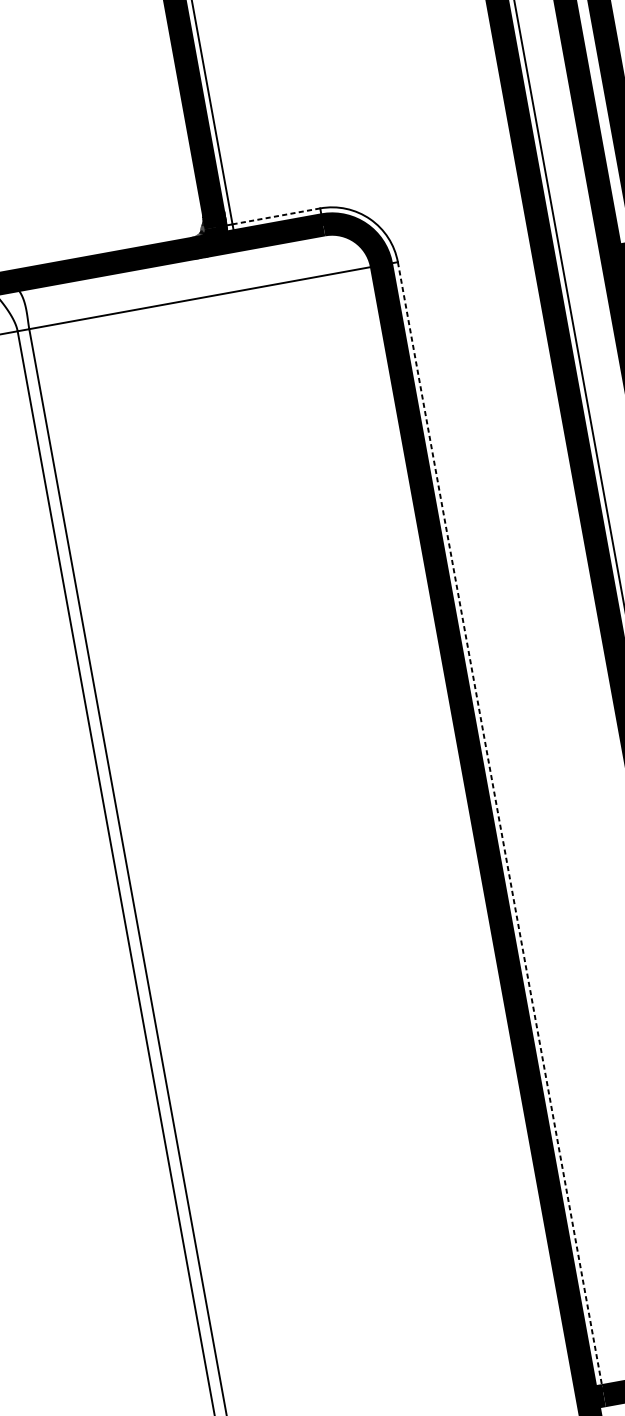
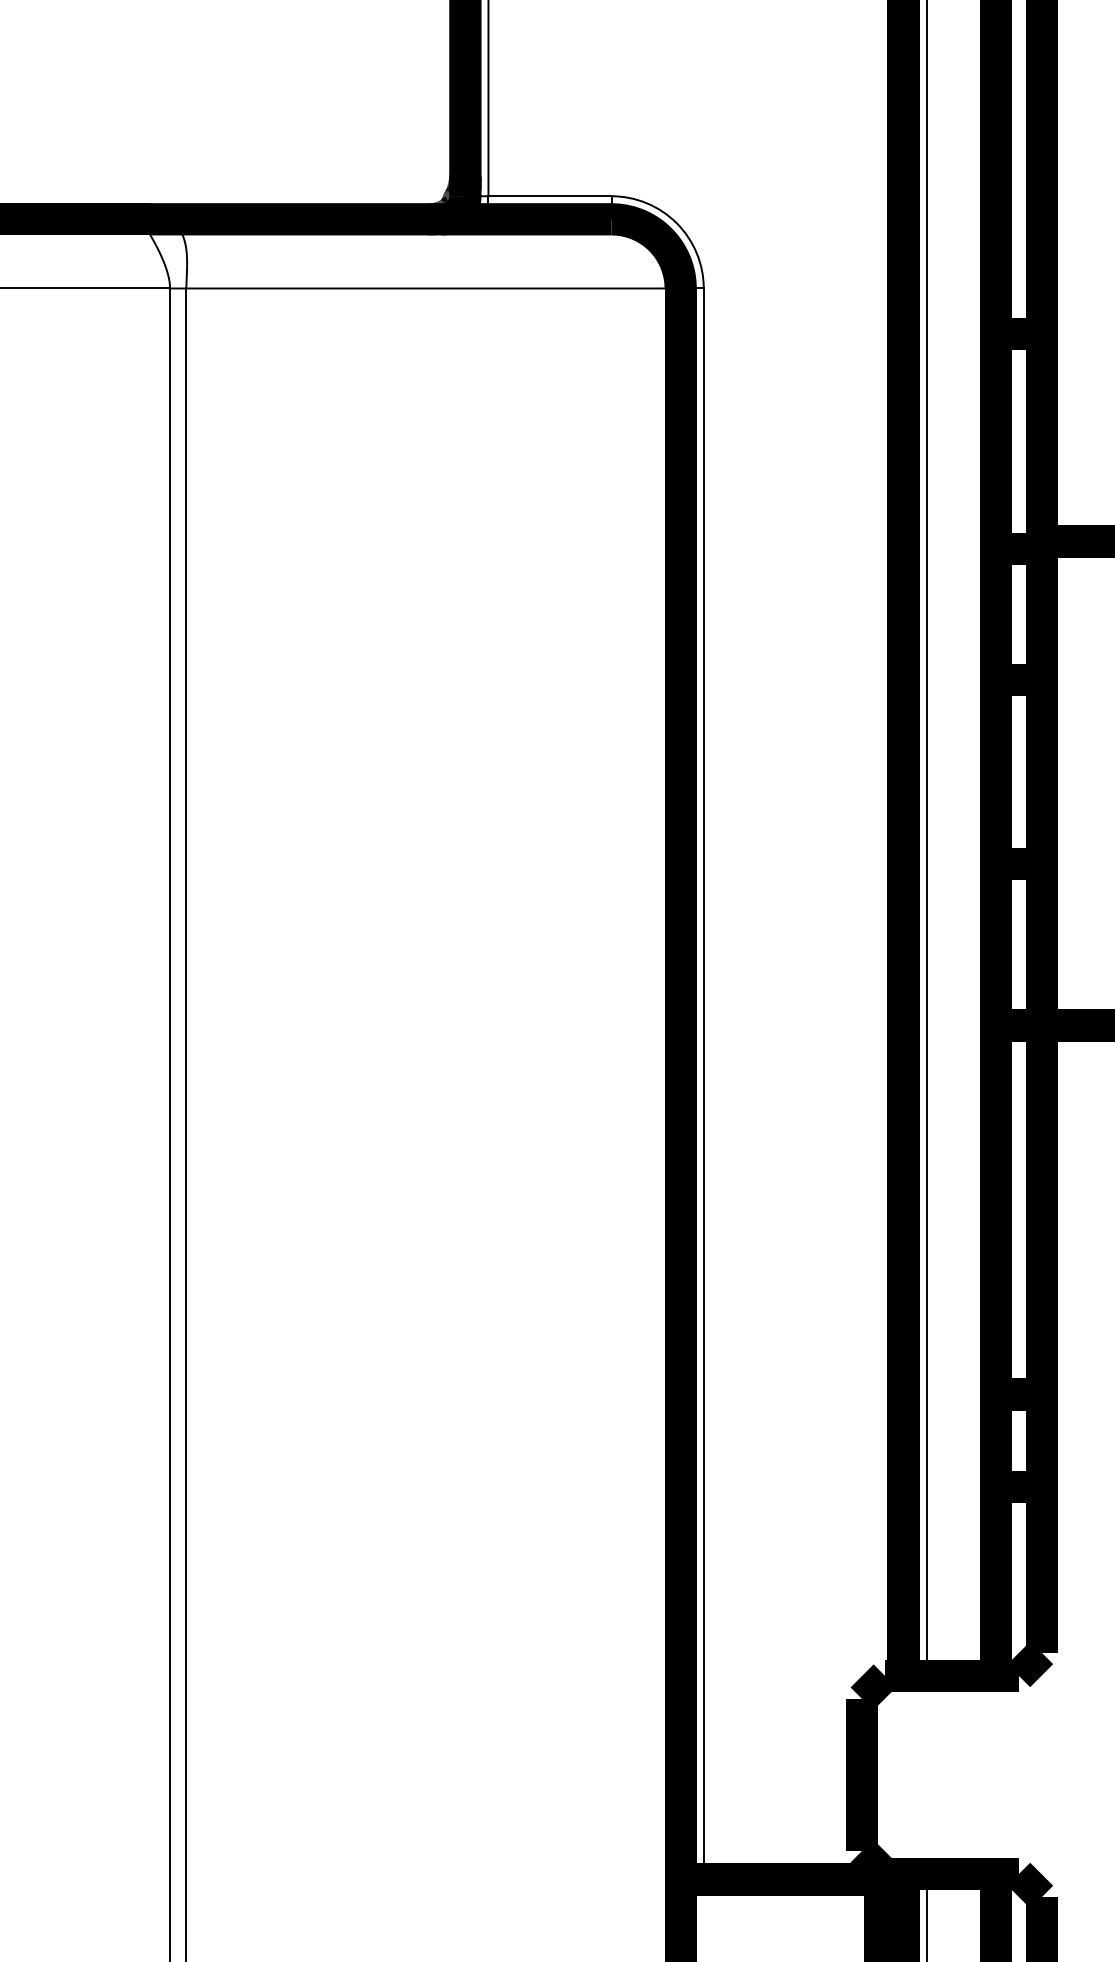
line: (276, 216) -> (550, 196), dashed -> solid
line: (500, 829) -> (703, 1084), dashed -> solid

